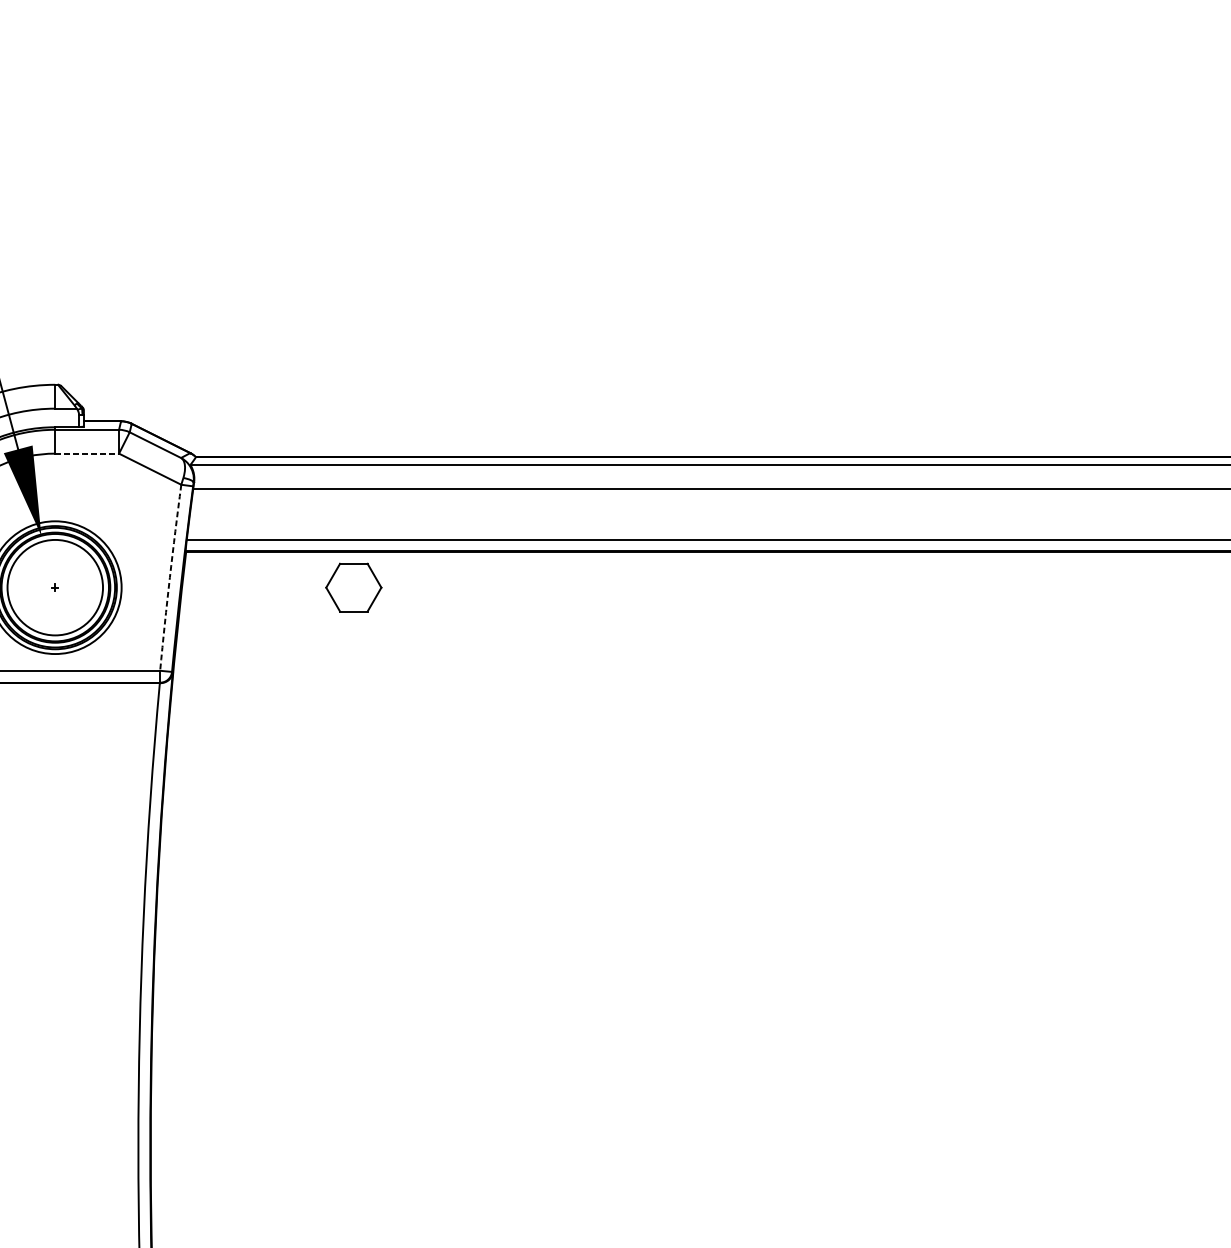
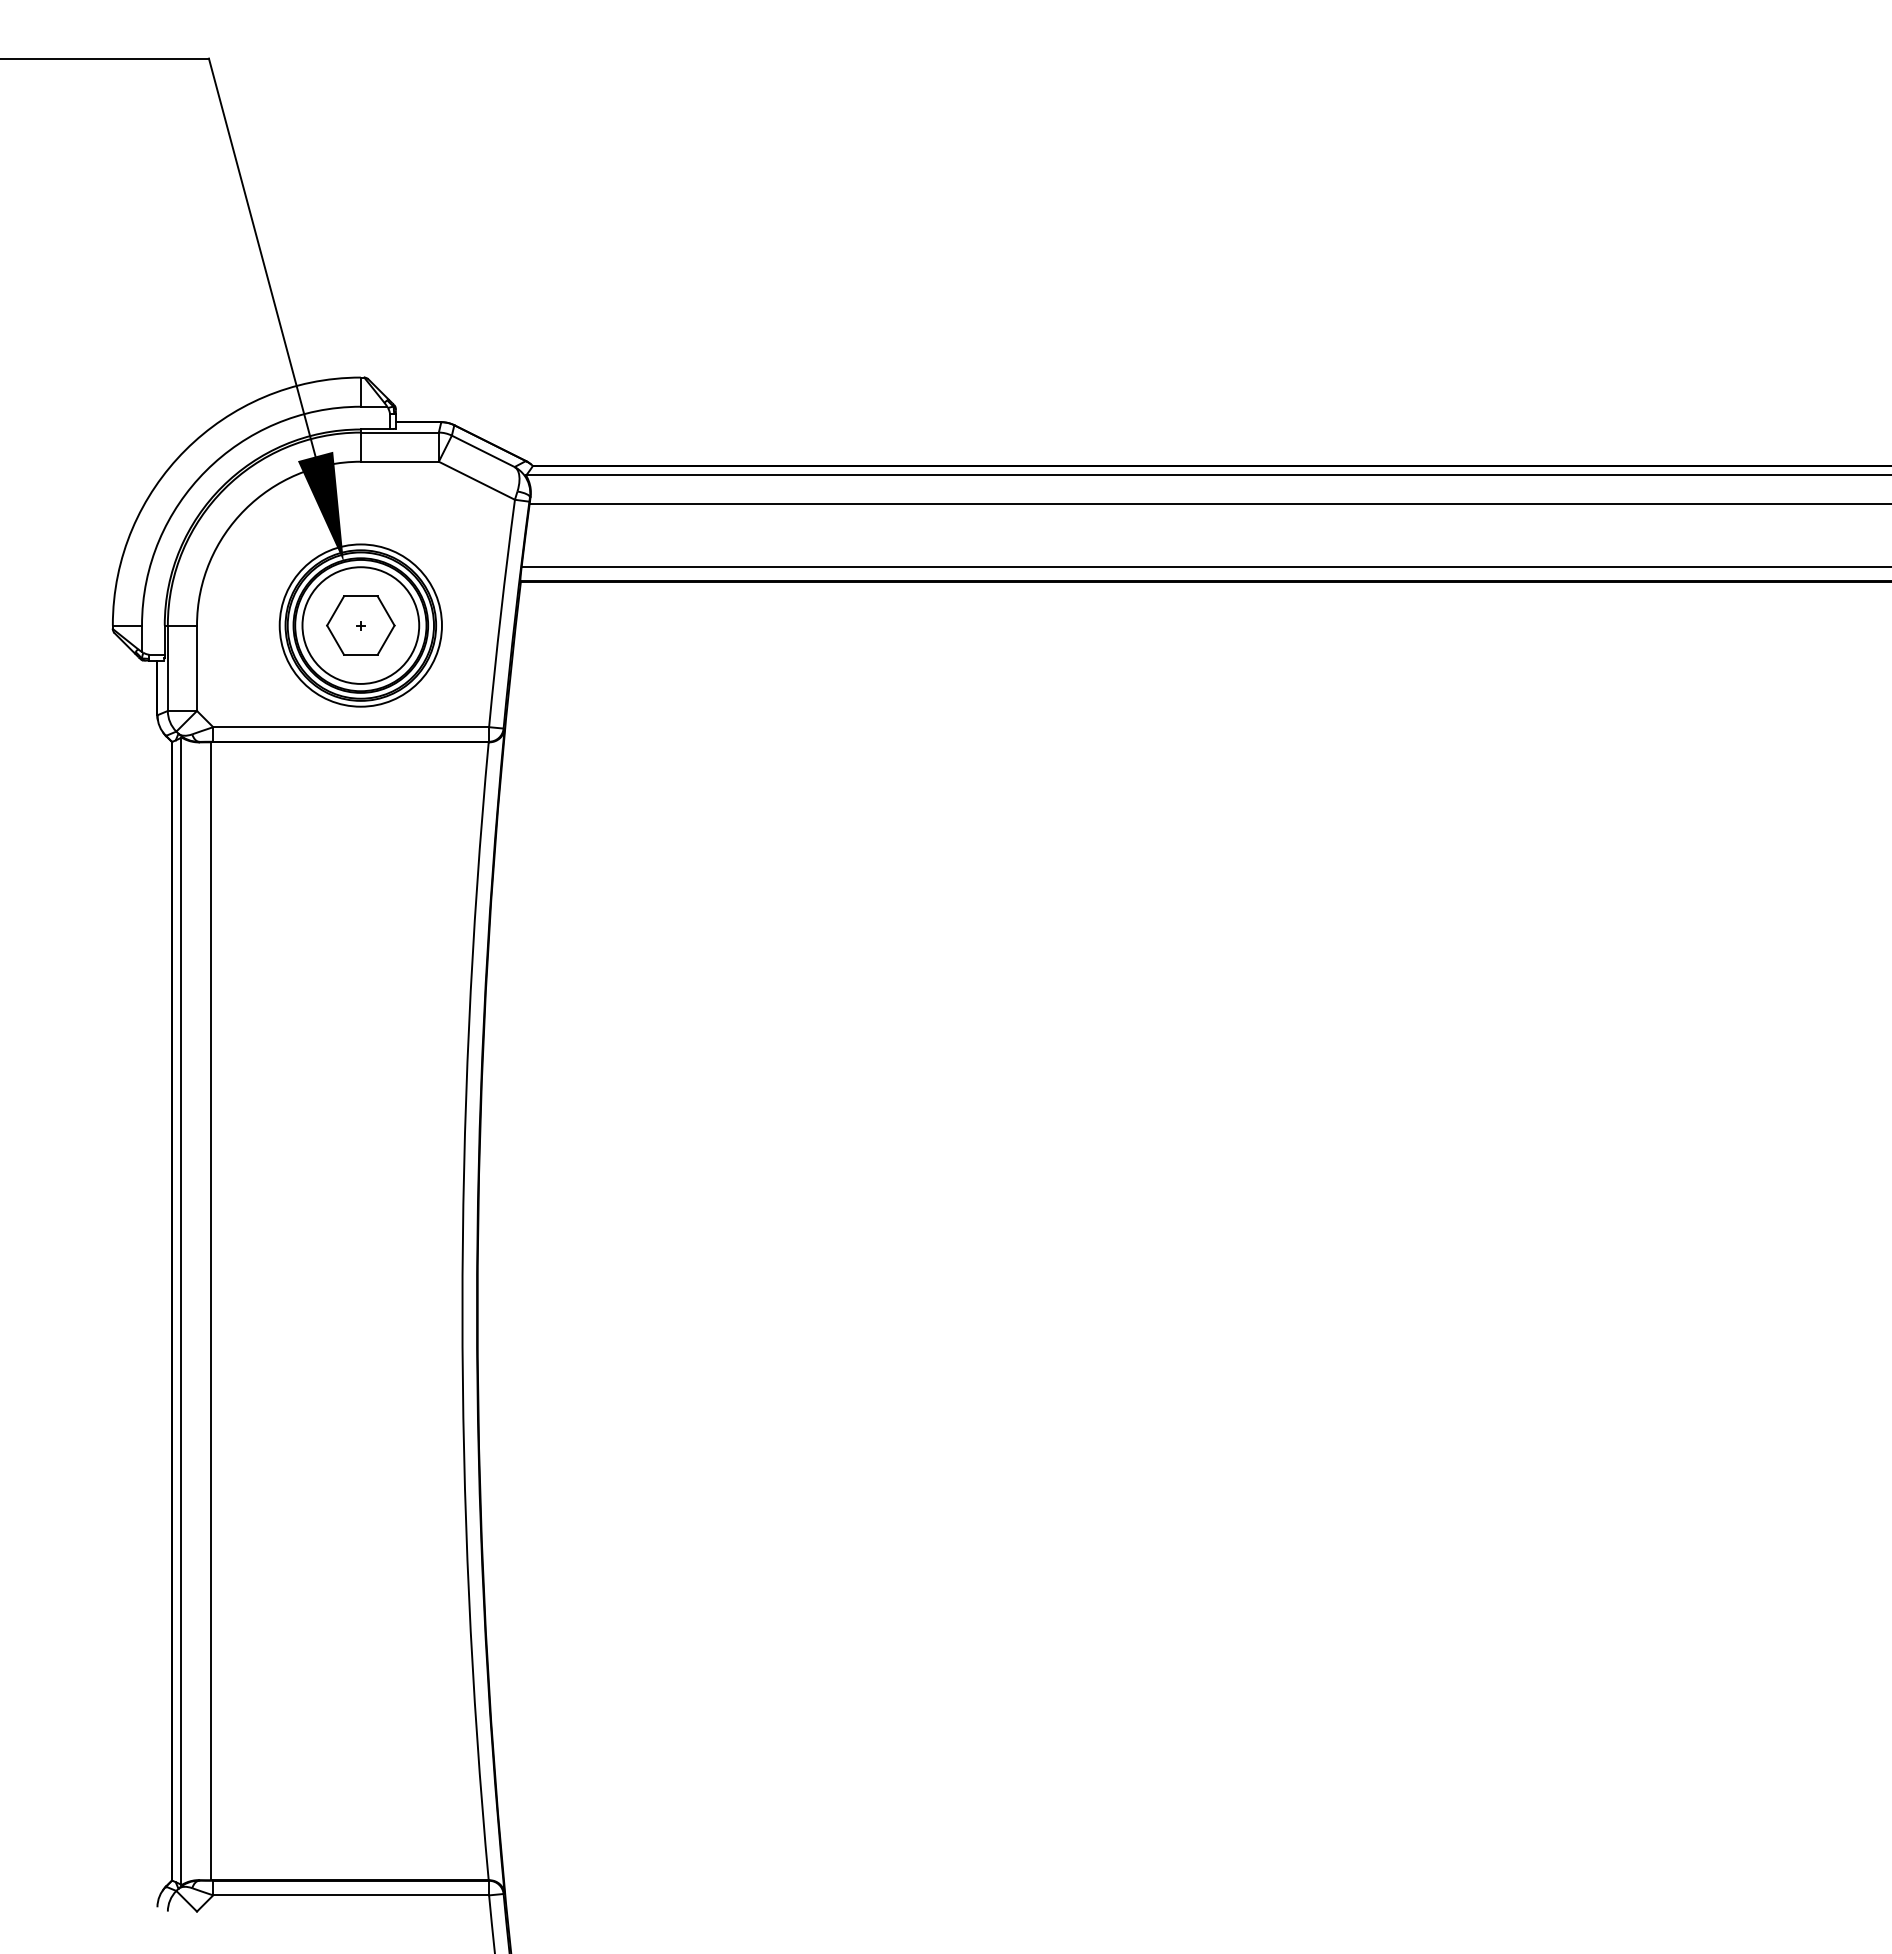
line: (86, 453) -> (399, 461), dashed -> solid
arc: (169, 577) -> (500, 613), dashed -> solid
part: (353, 587) -> (360, 625), moved

